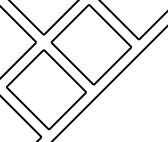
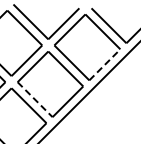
line: (112, 65) -> (104, 64), solid -> dashed
line: (28, 108) -> (35, 99), solid -> dashed

